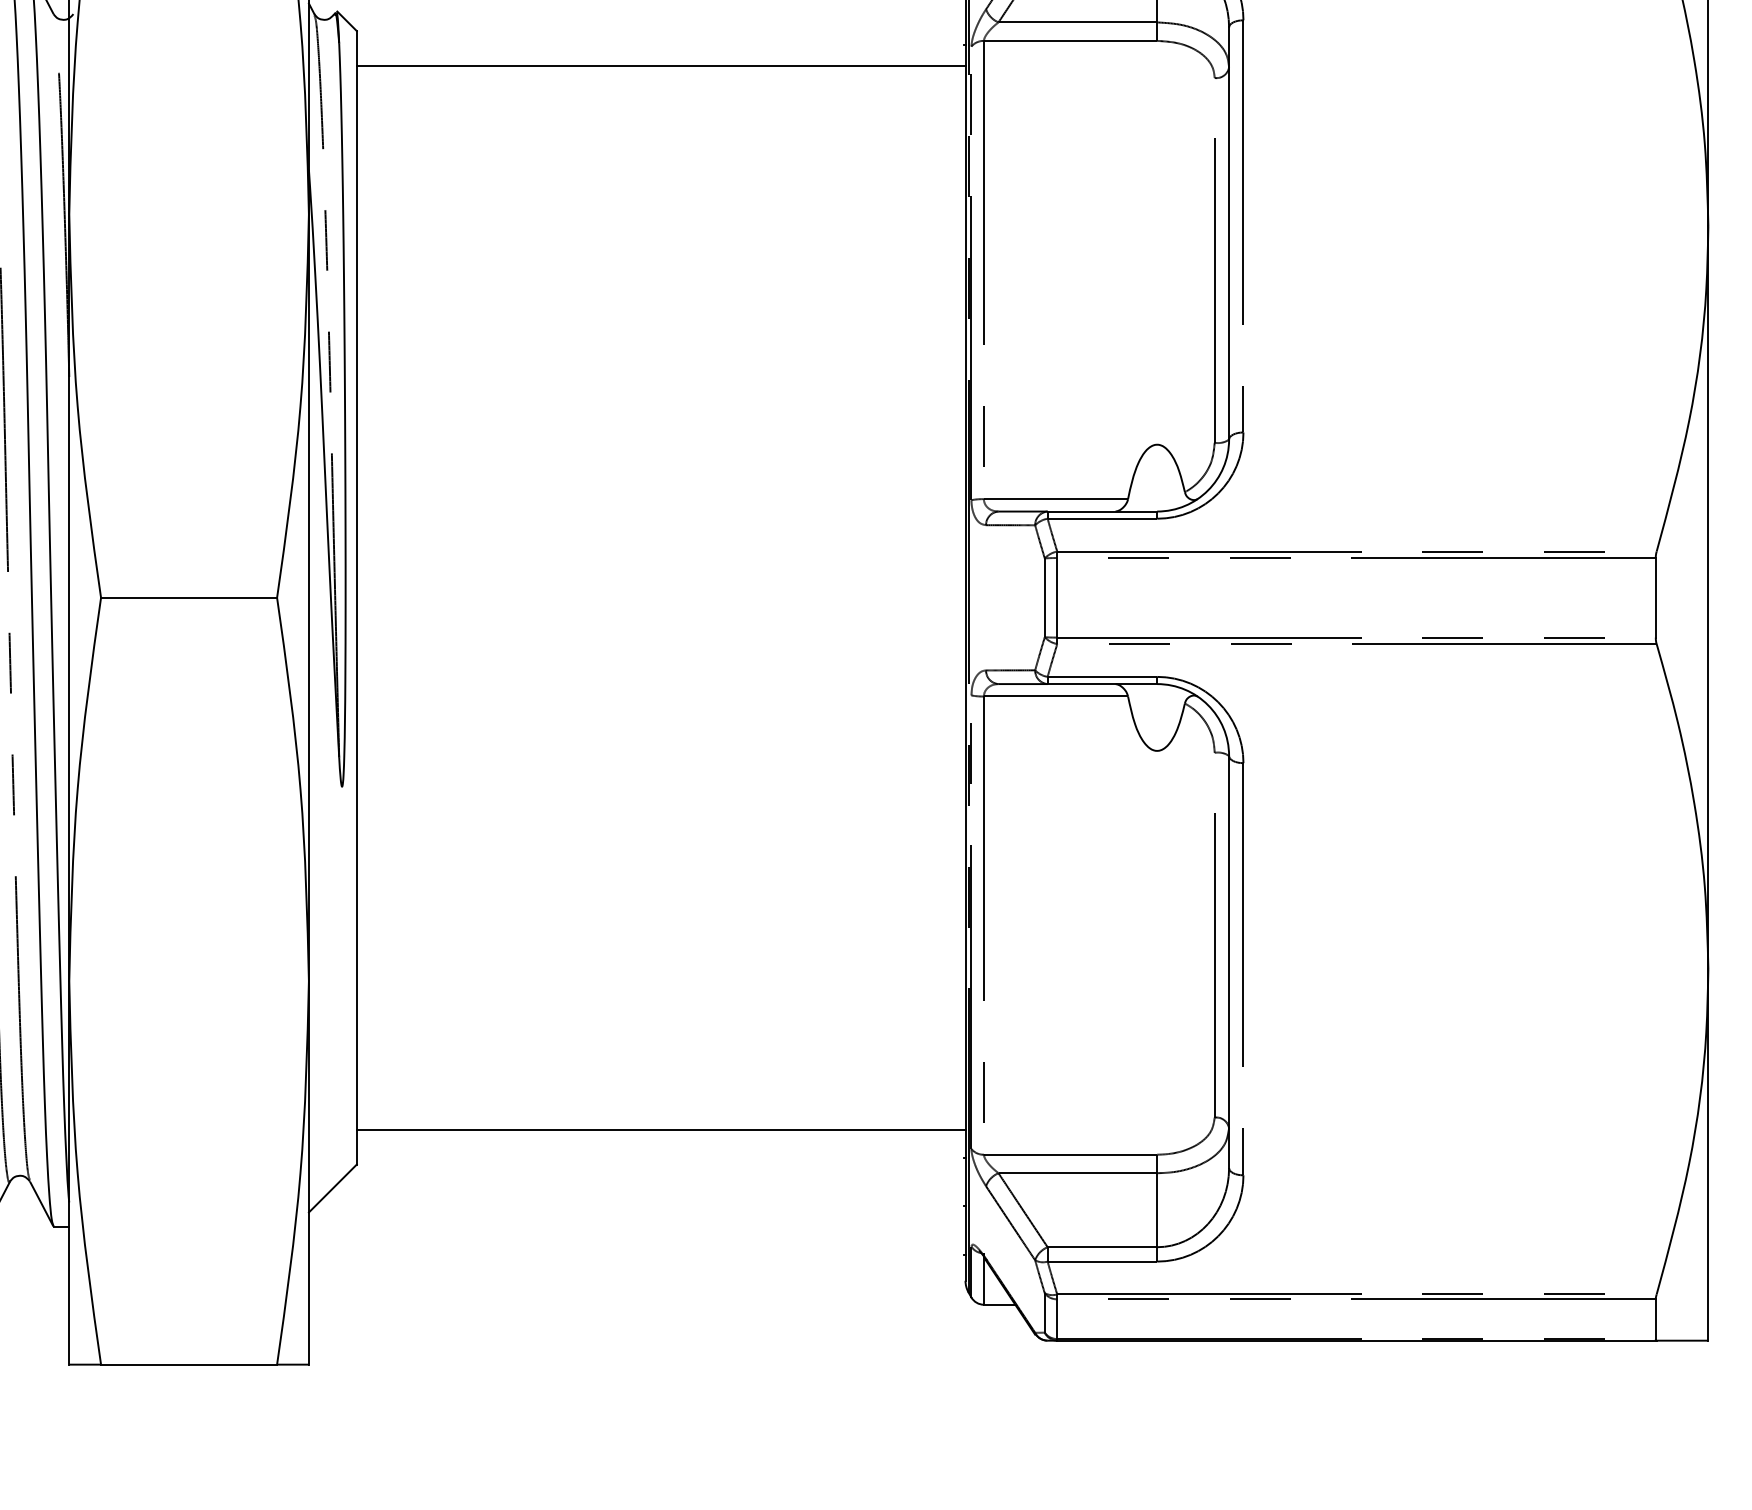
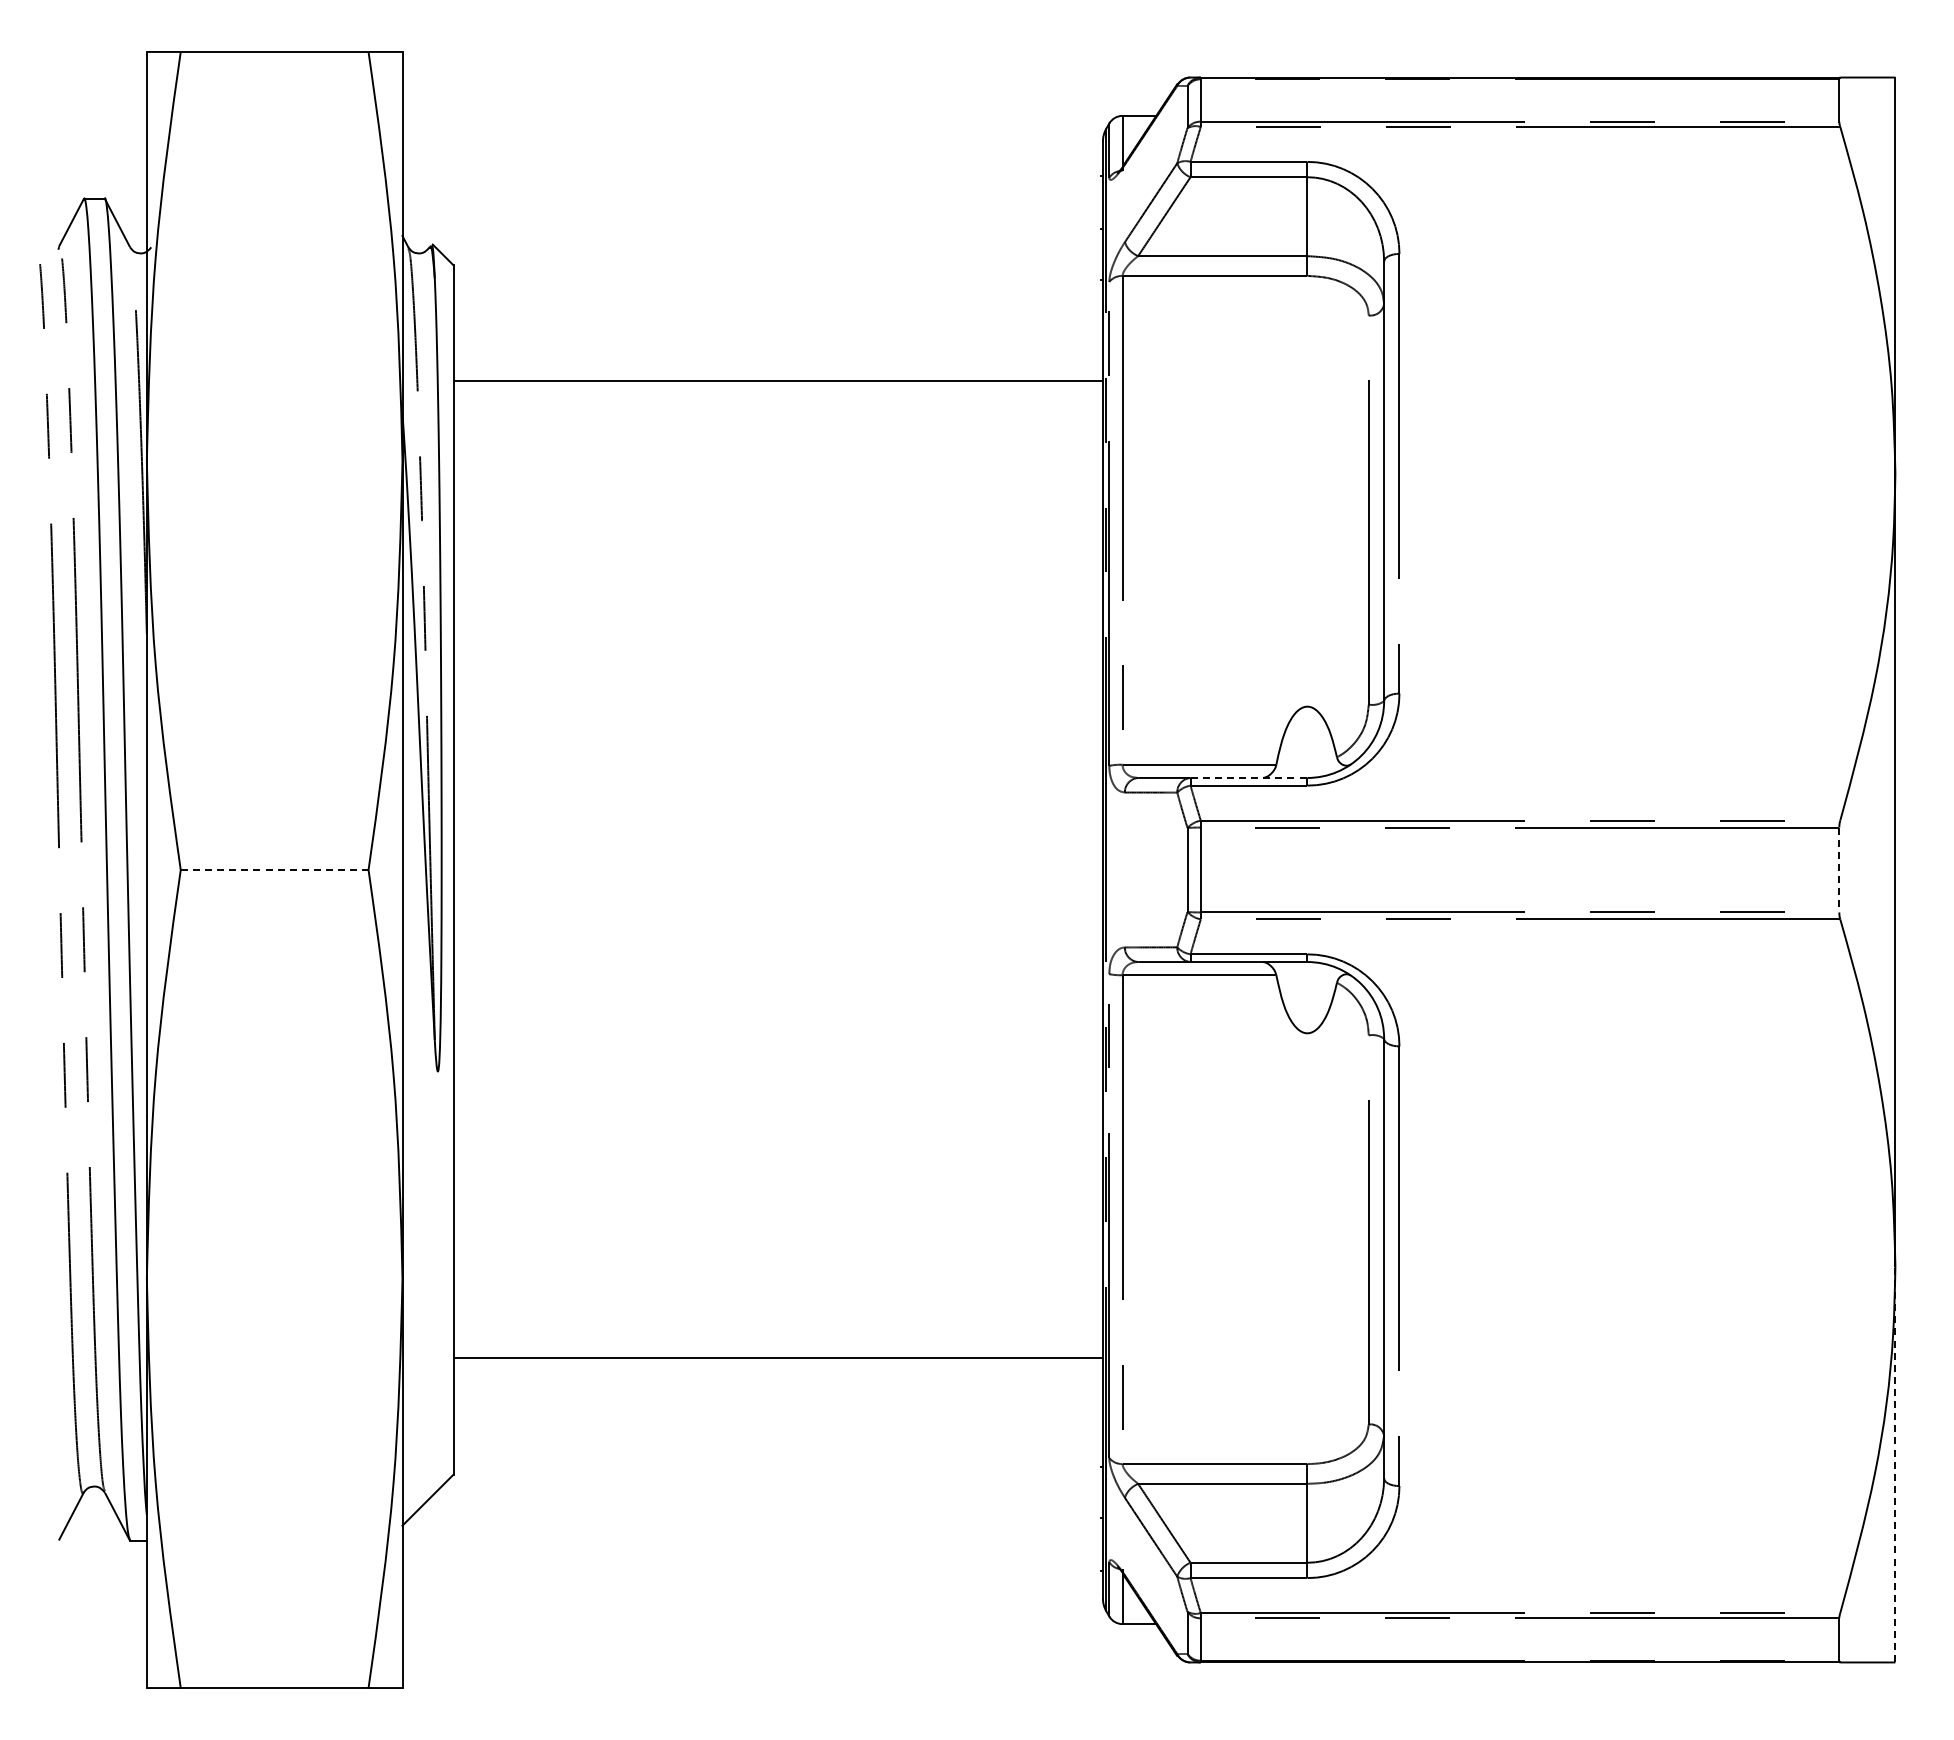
line: (660, 65) -> (777, 381), moved
line: (1102, 511) -> (1249, 777), solid -> dashed
line: (188, 597) -> (274, 869), solid -> dashed
line: (1655, 598) -> (1839, 870), solid -> dashed
line: (660, 1129) -> (777, 1357), moved
line: (1708, 1154) -> (1895, 1463), solid -> dashed

